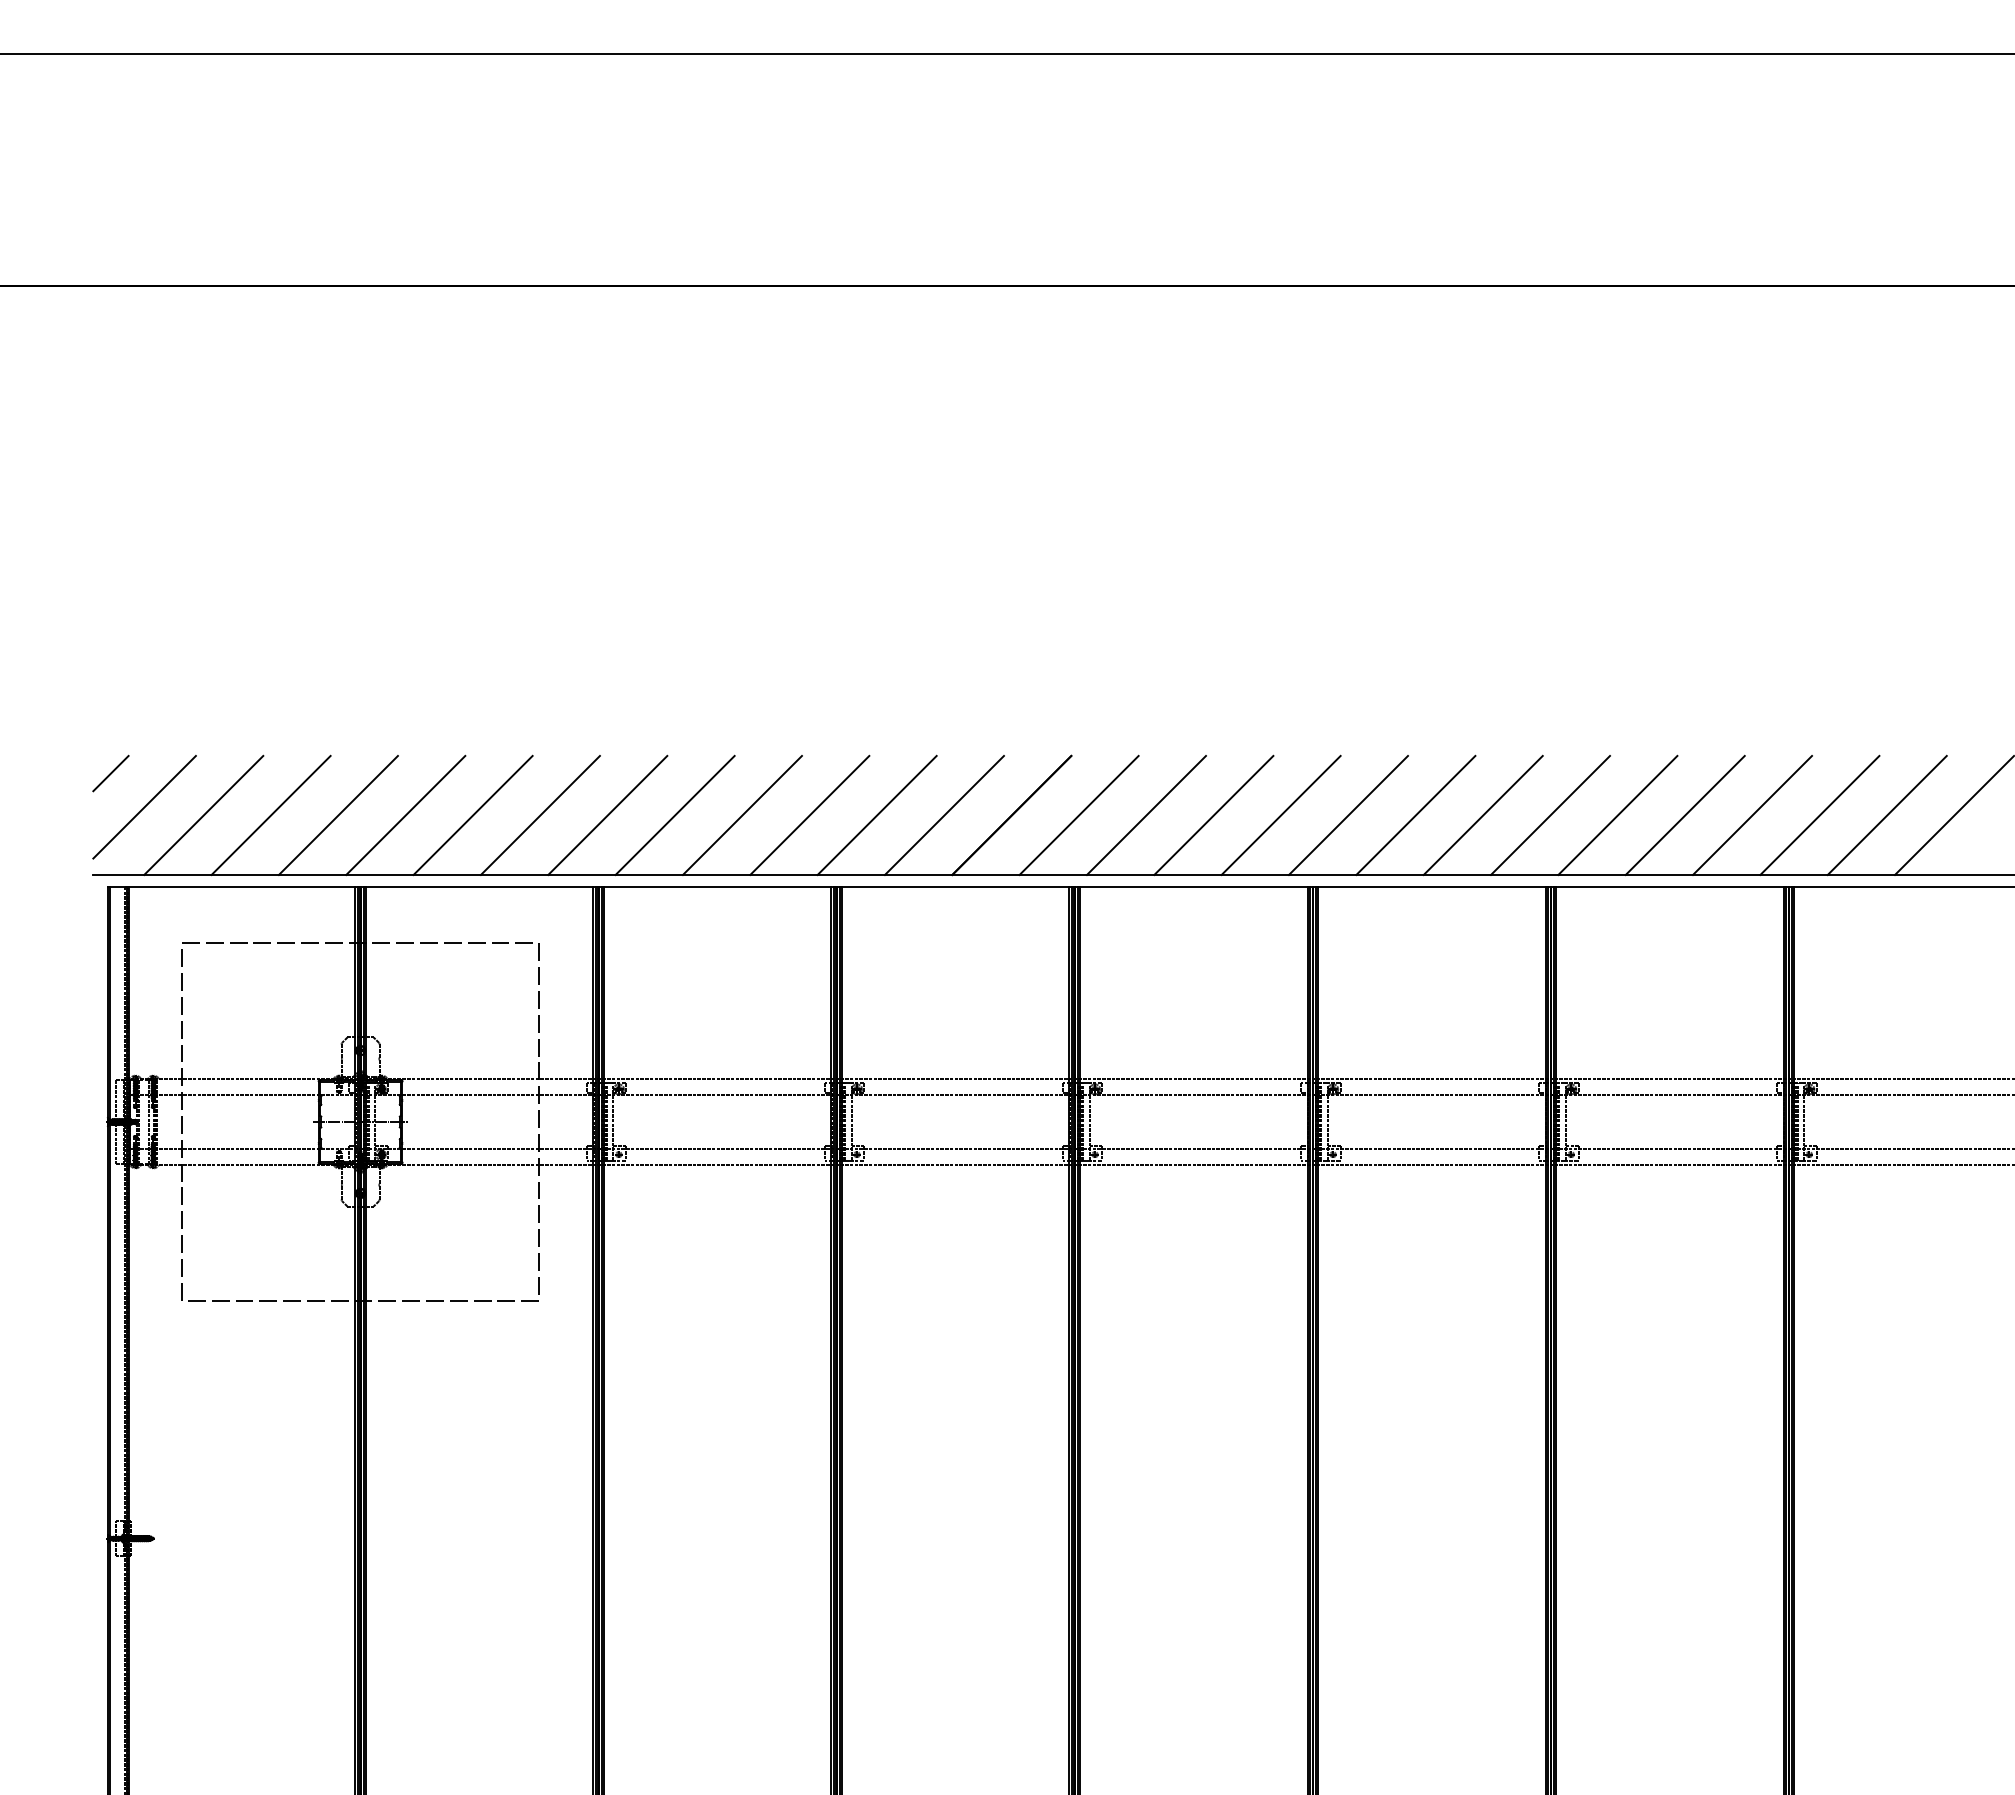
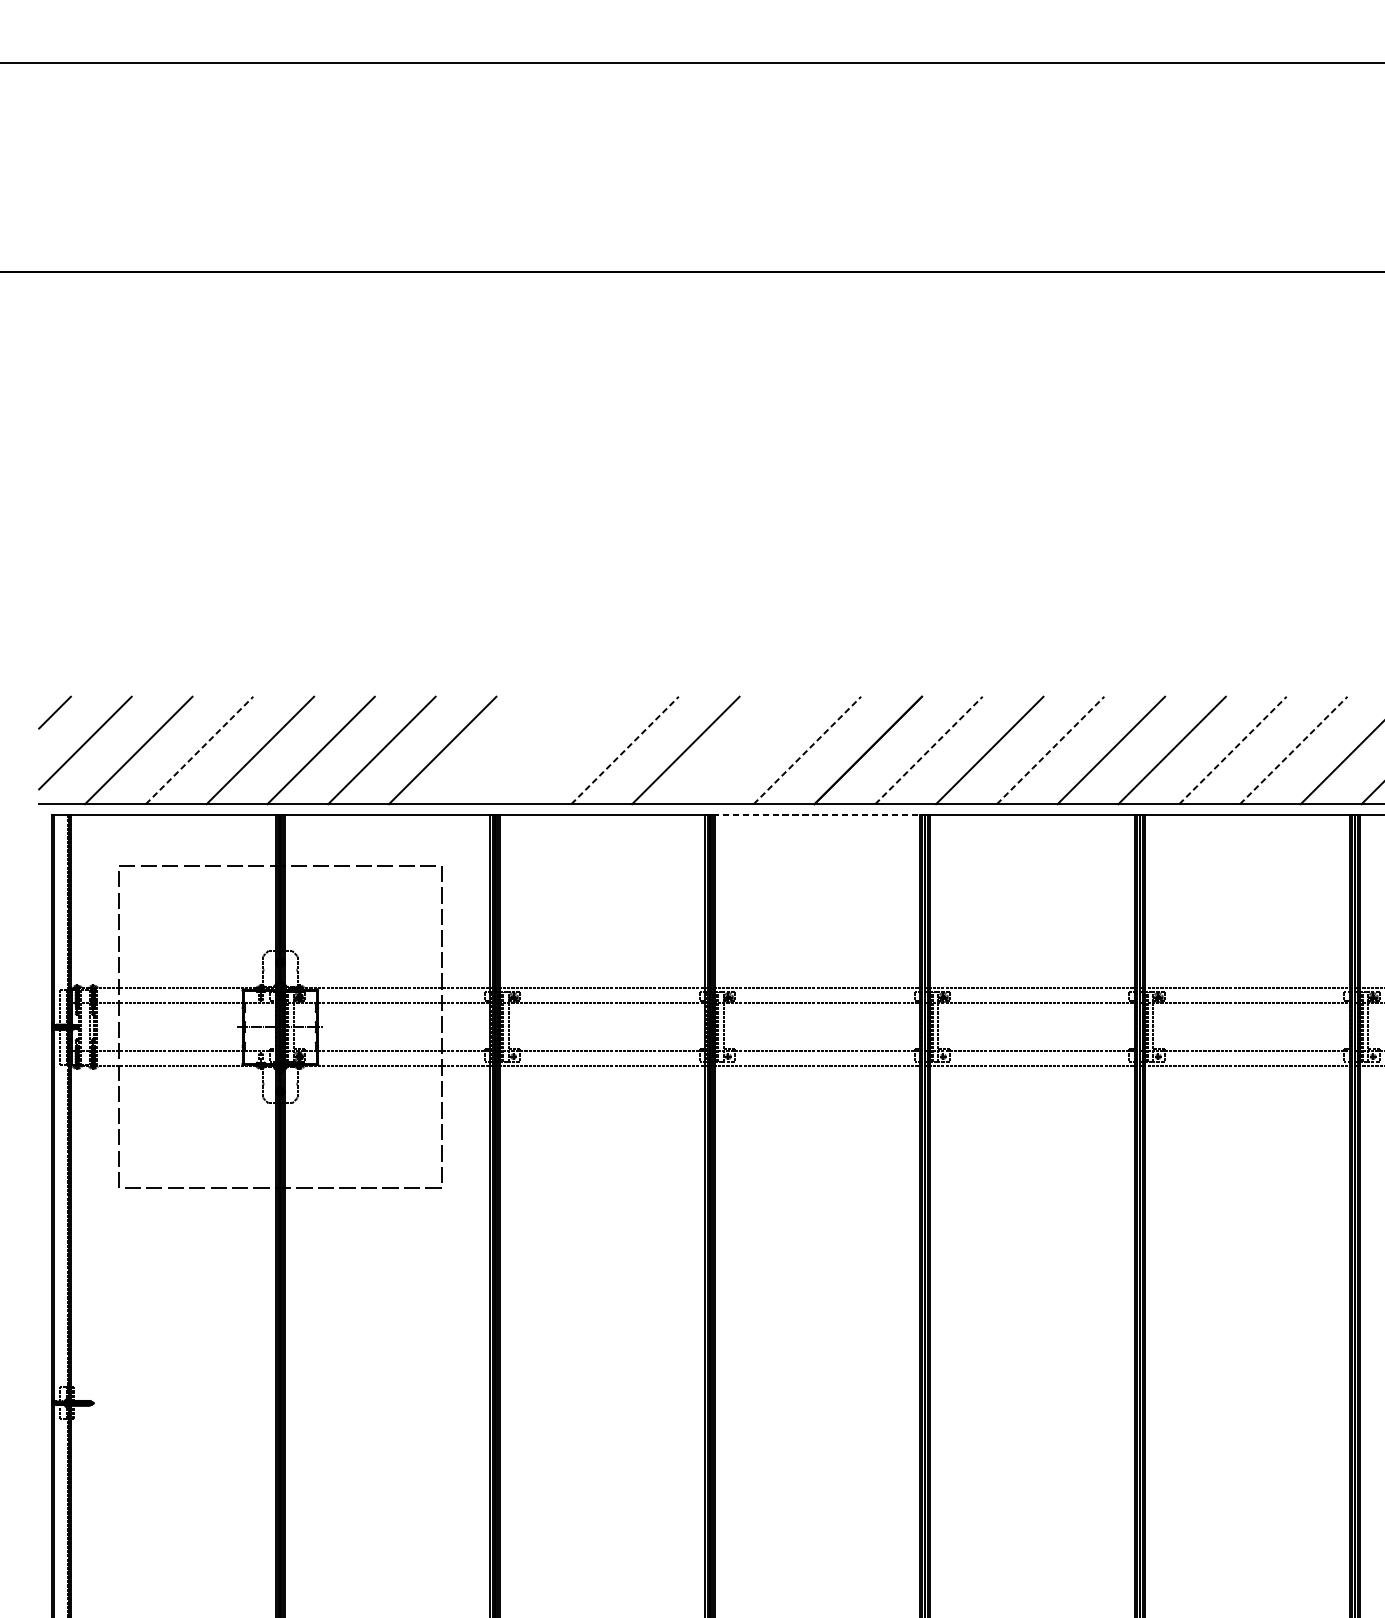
line: (271, 815) -> (199, 750), solid -> dashed
line: (607, 815) -> (503, 750), removed
line: (674, 815) -> (563, 750), removed
line: (742, 815) -> (625, 750), solid -> dashed
line: (876, 815) -> (746, 750), removed
line: (944, 815) -> (807, 750), solid -> dashed
line: (1079, 815) -> (929, 750), solid -> dashed
line: (1214, 815) -> (1051, 750), solid -> dashed
line: (1416, 815) -> (1233, 750), solid -> dashed
line: (1483, 815) -> (1294, 750), solid -> dashed
line: (958, 886) -> (820, 814), solid -> dashed

